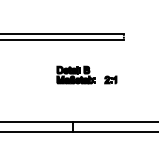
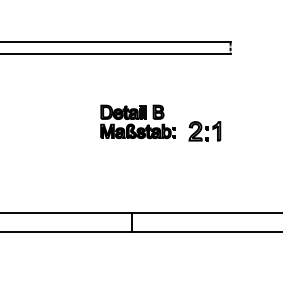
part: (110, 79) -> (204, 130), size x1.4

